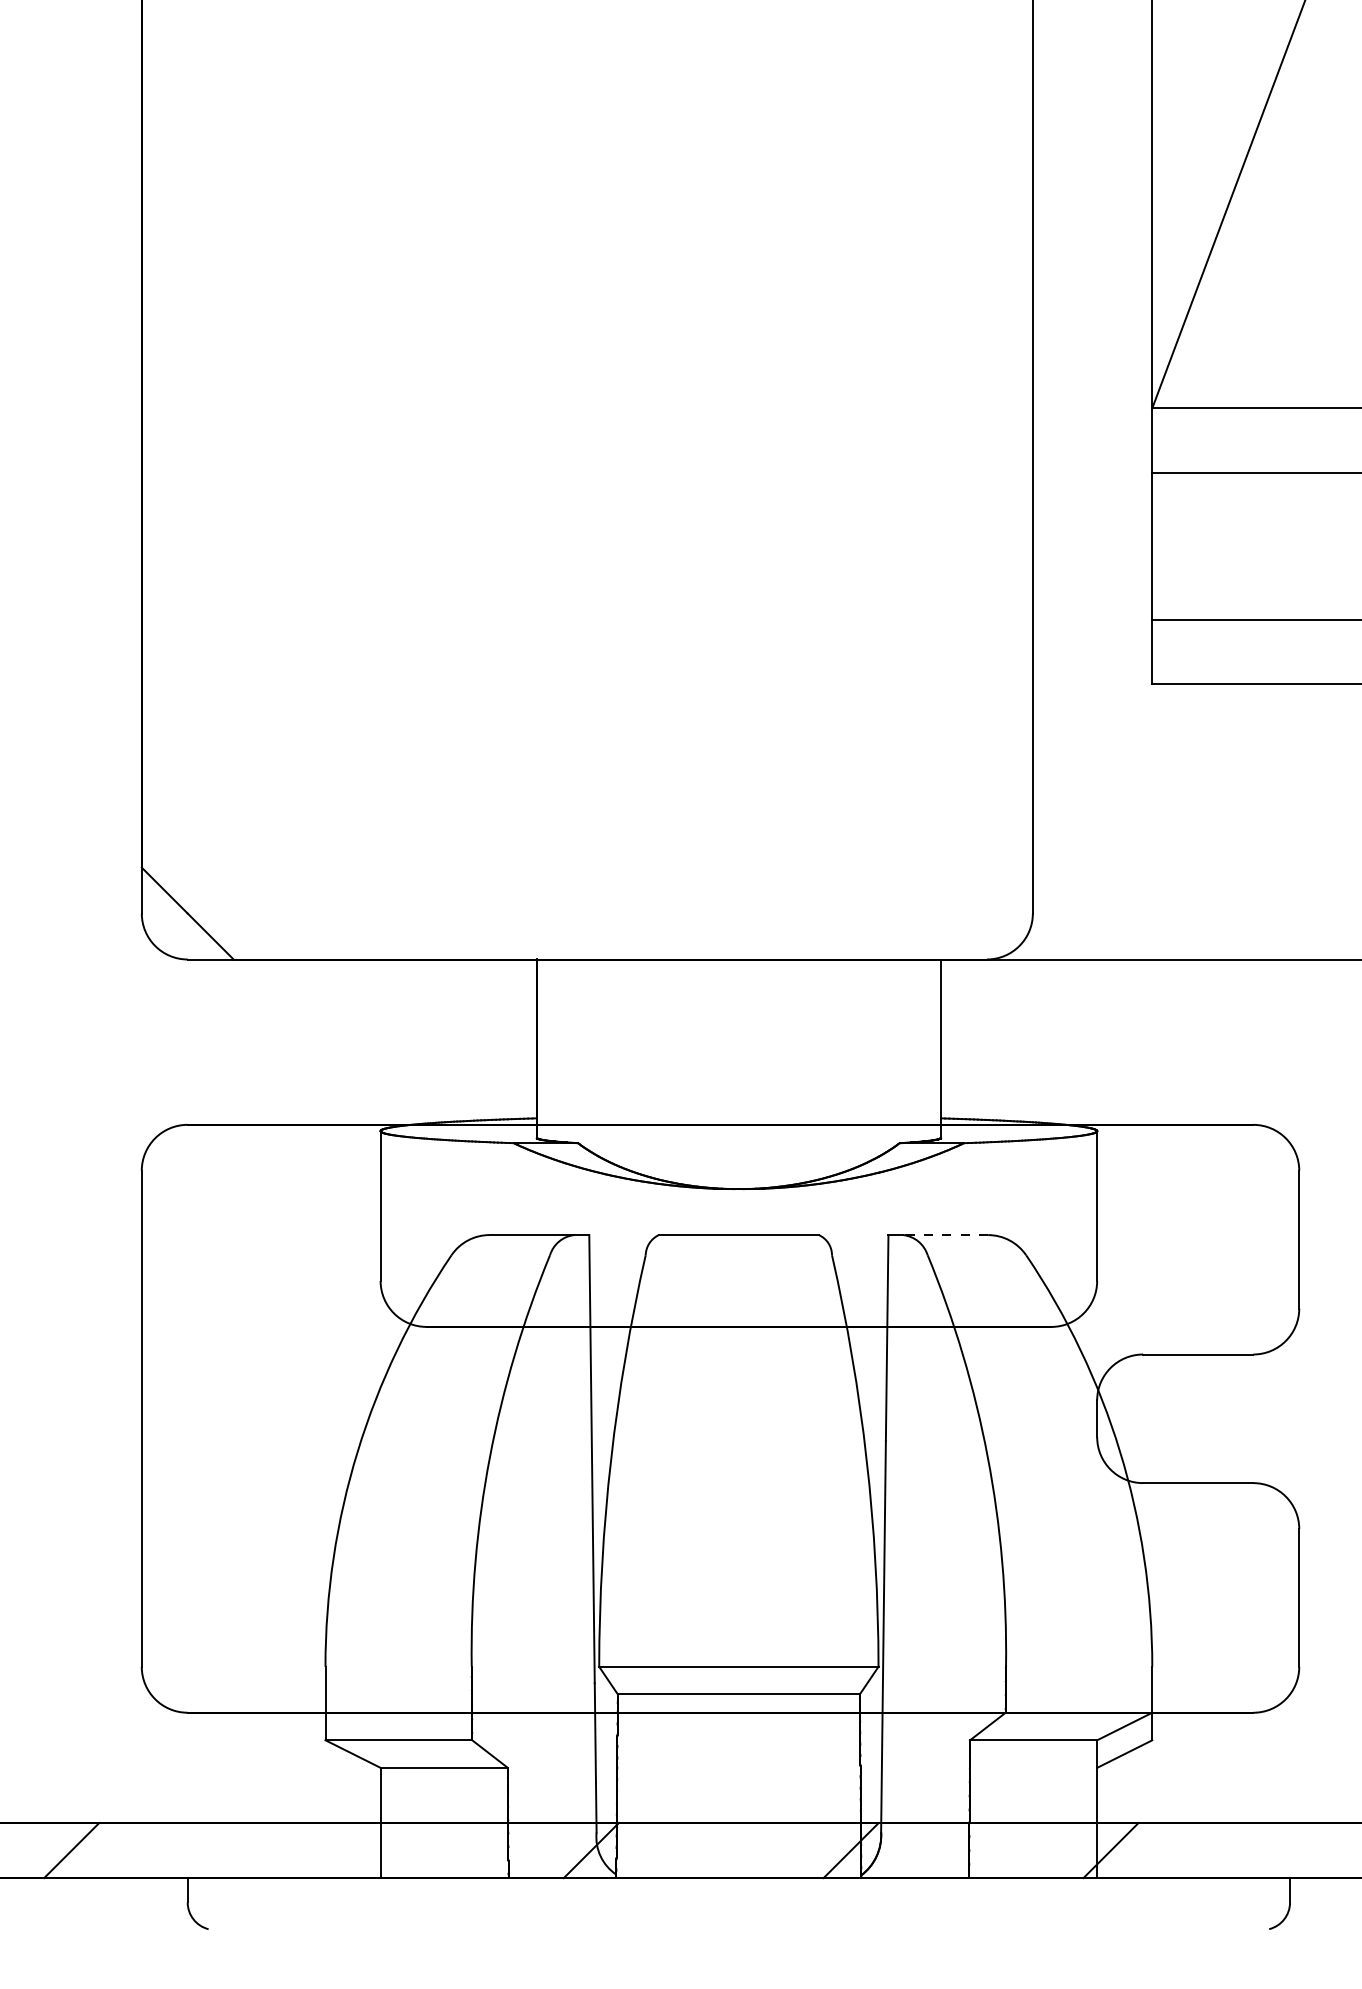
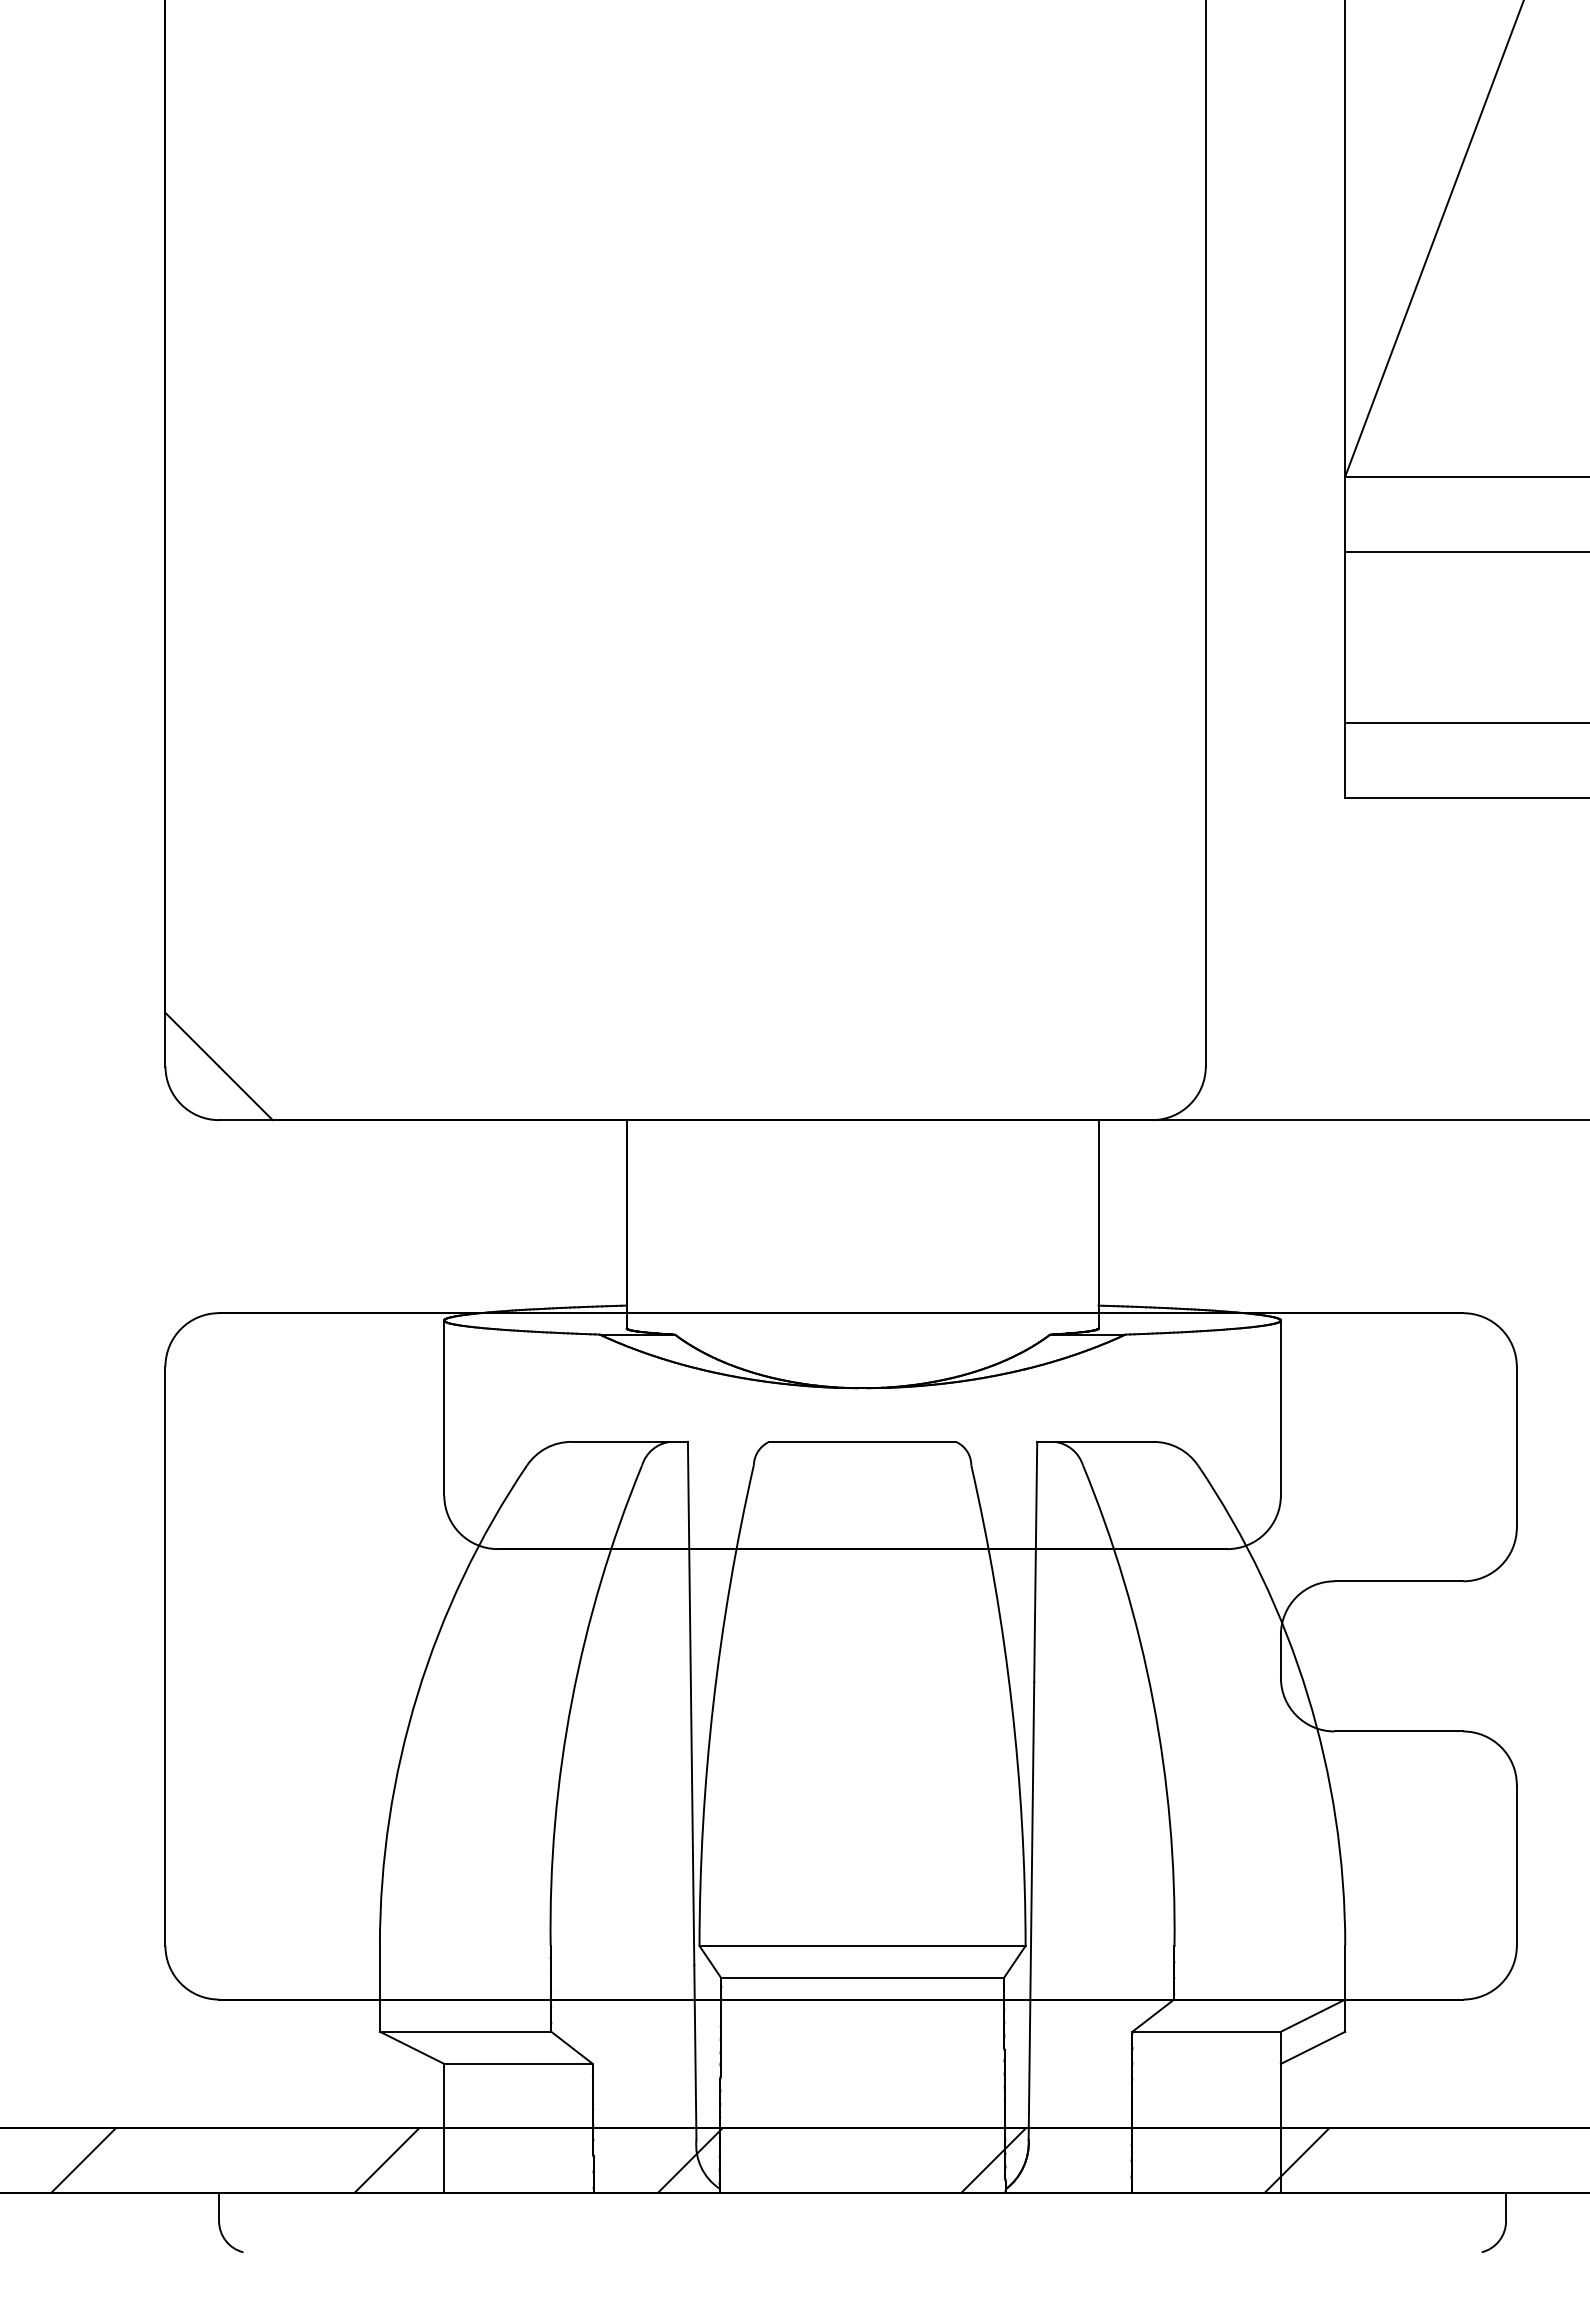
line: (945, 1234) -> (1103, 1441), dashed -> solid
line: (331, 1850) -> (386, 2160), added

